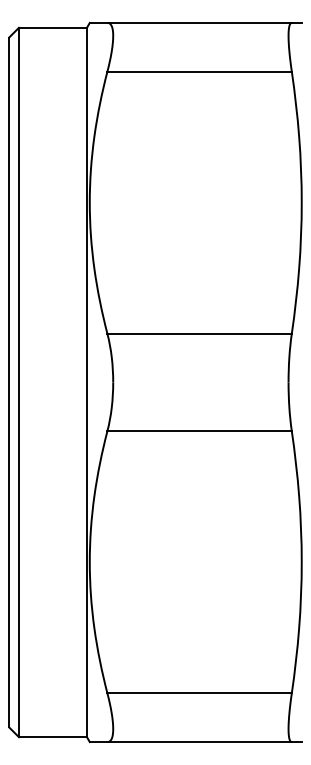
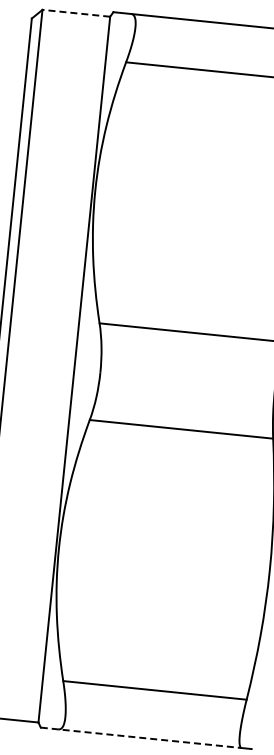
line: (52, 27) -> (75, 12), solid -> dashed
line: (191, 742) -> (141, 738), solid -> dashed

